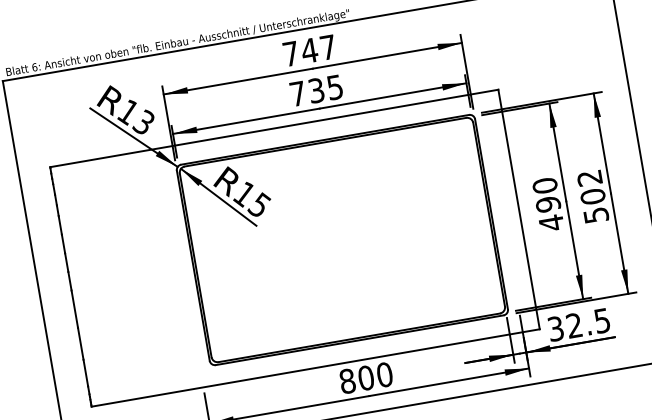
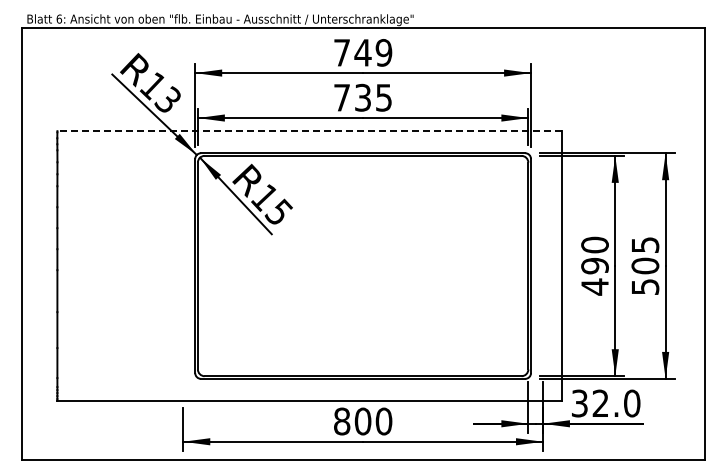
text: (327, 47) -> (383, 52), 747 -> 749
line: (274, 128) -> (309, 131), solid -> dashed
text: (589, 178) -> (645, 245), 502 -> 505
text: (602, 320) -> (632, 403), 32.5 -> 32.0

